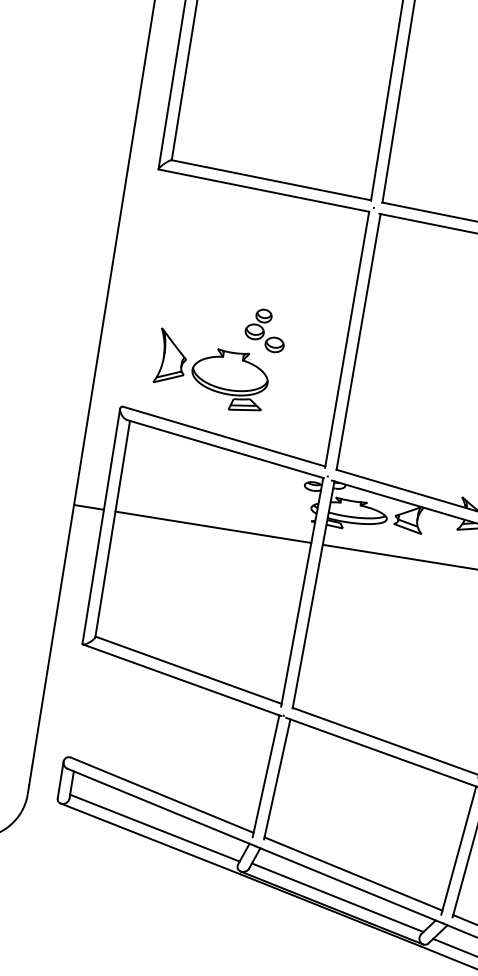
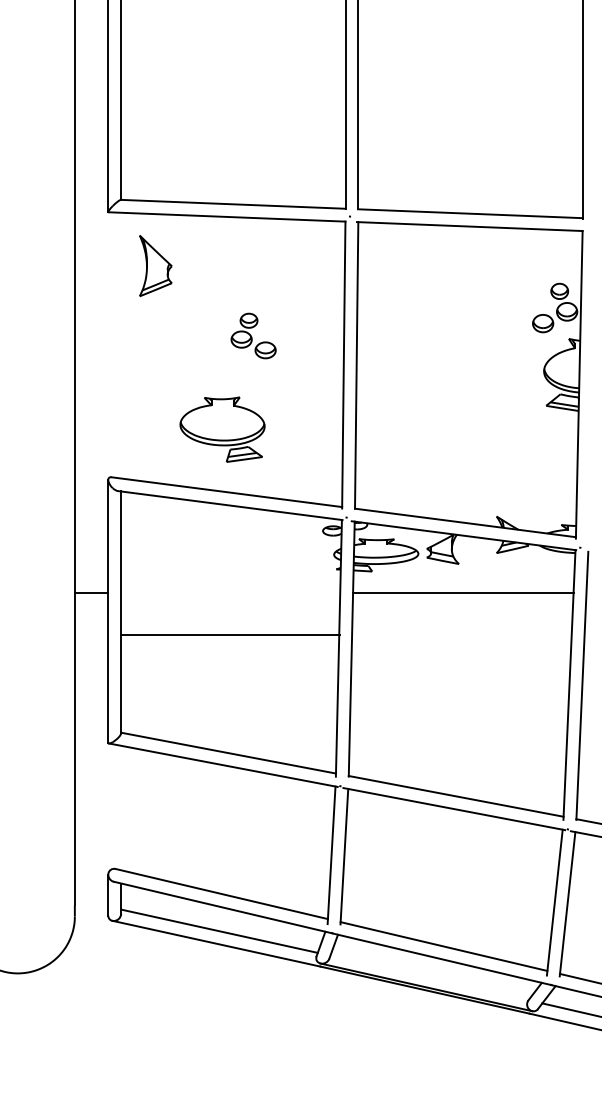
part: (265, 329) -> (253, 335), moved
part: (171, 357) -> (155, 265), moved
line: (213, 526) -> (230, 634), moved
line: (337, 897) -> (430, 974), removed

